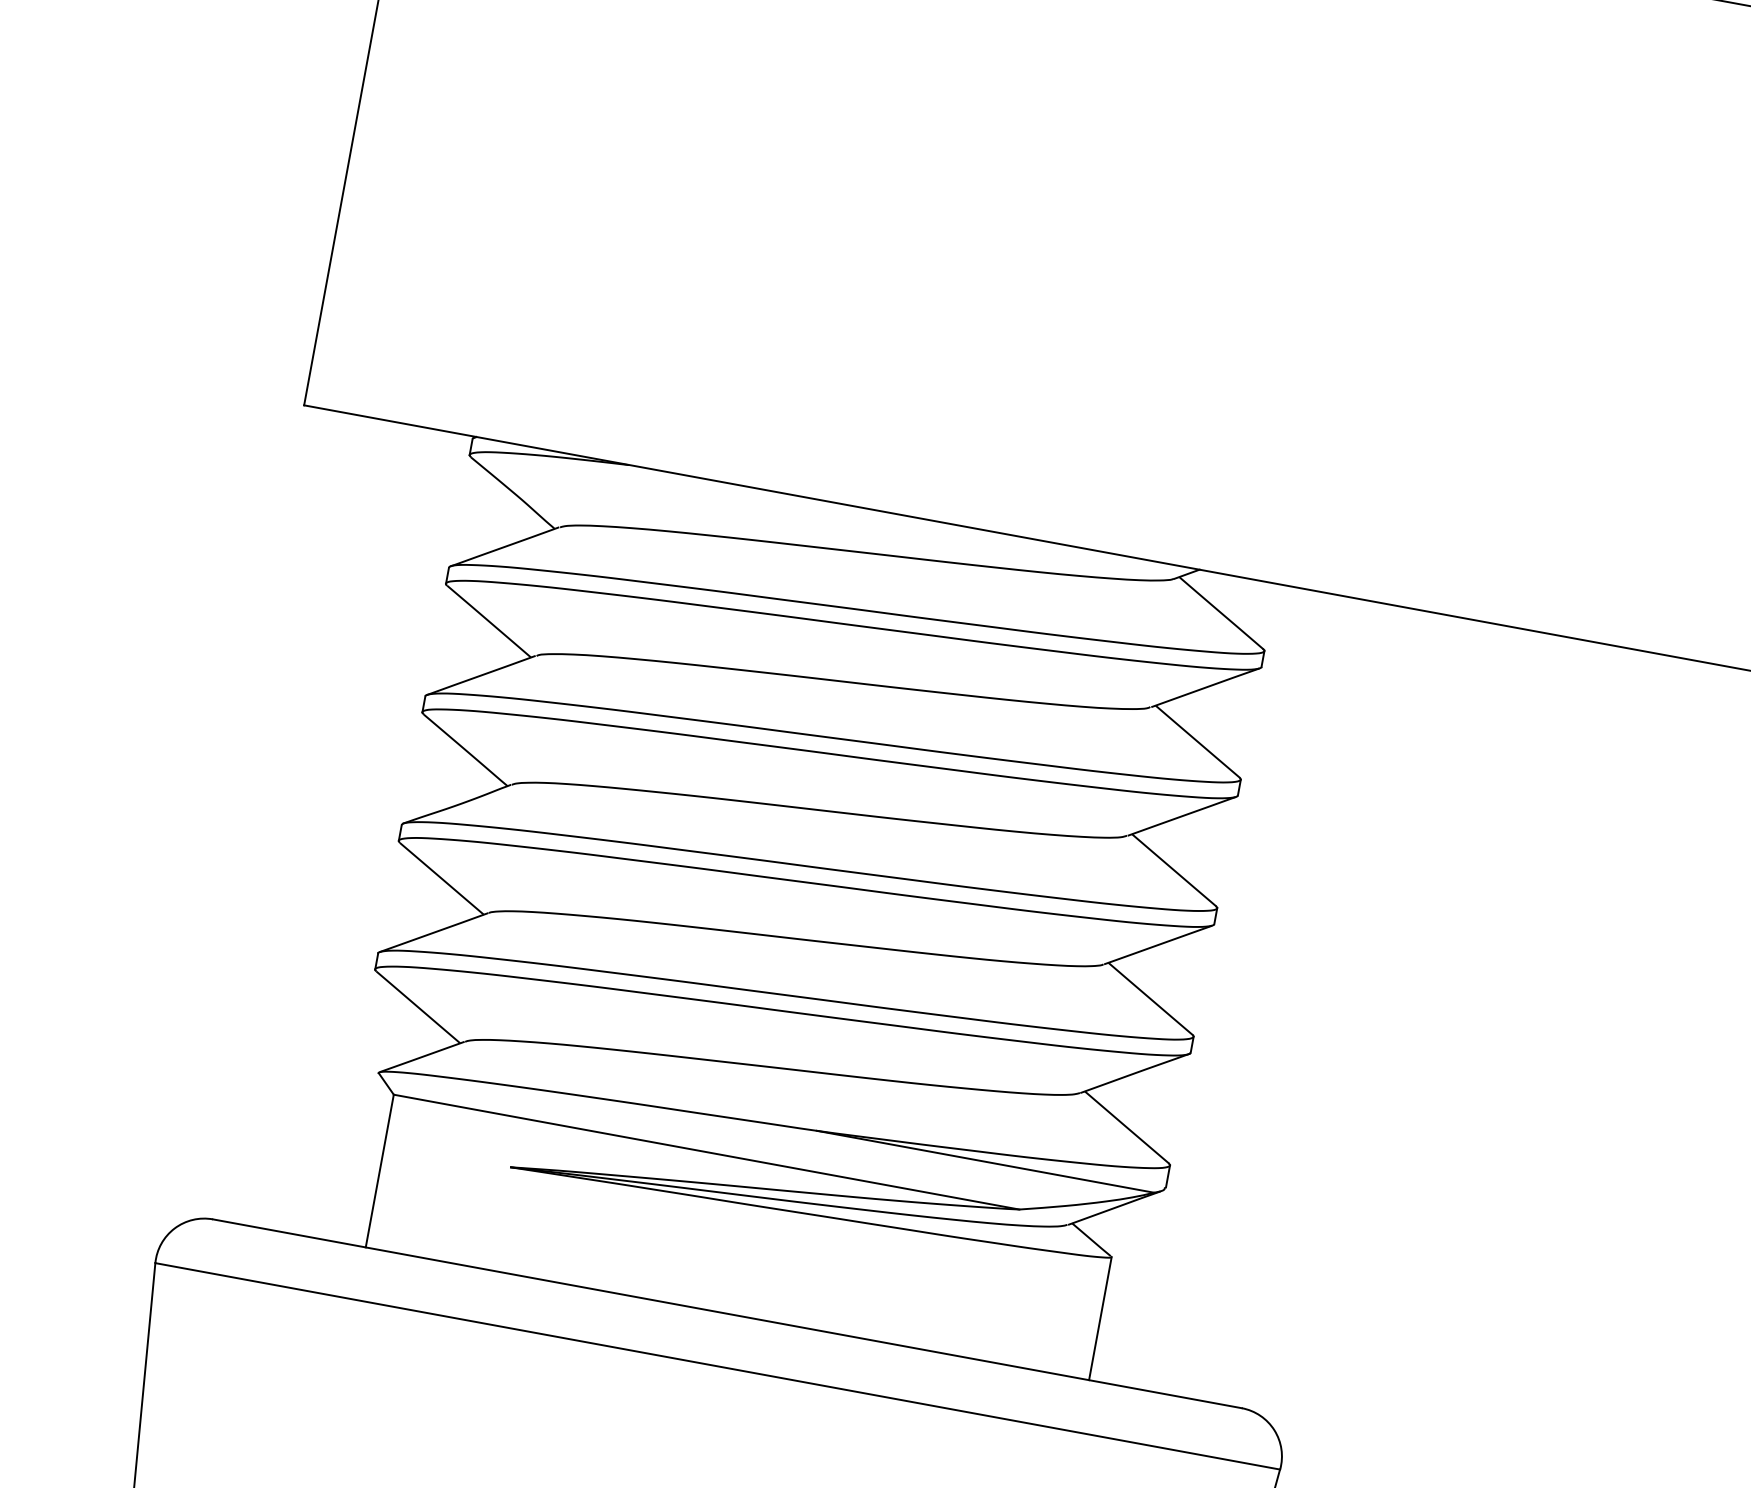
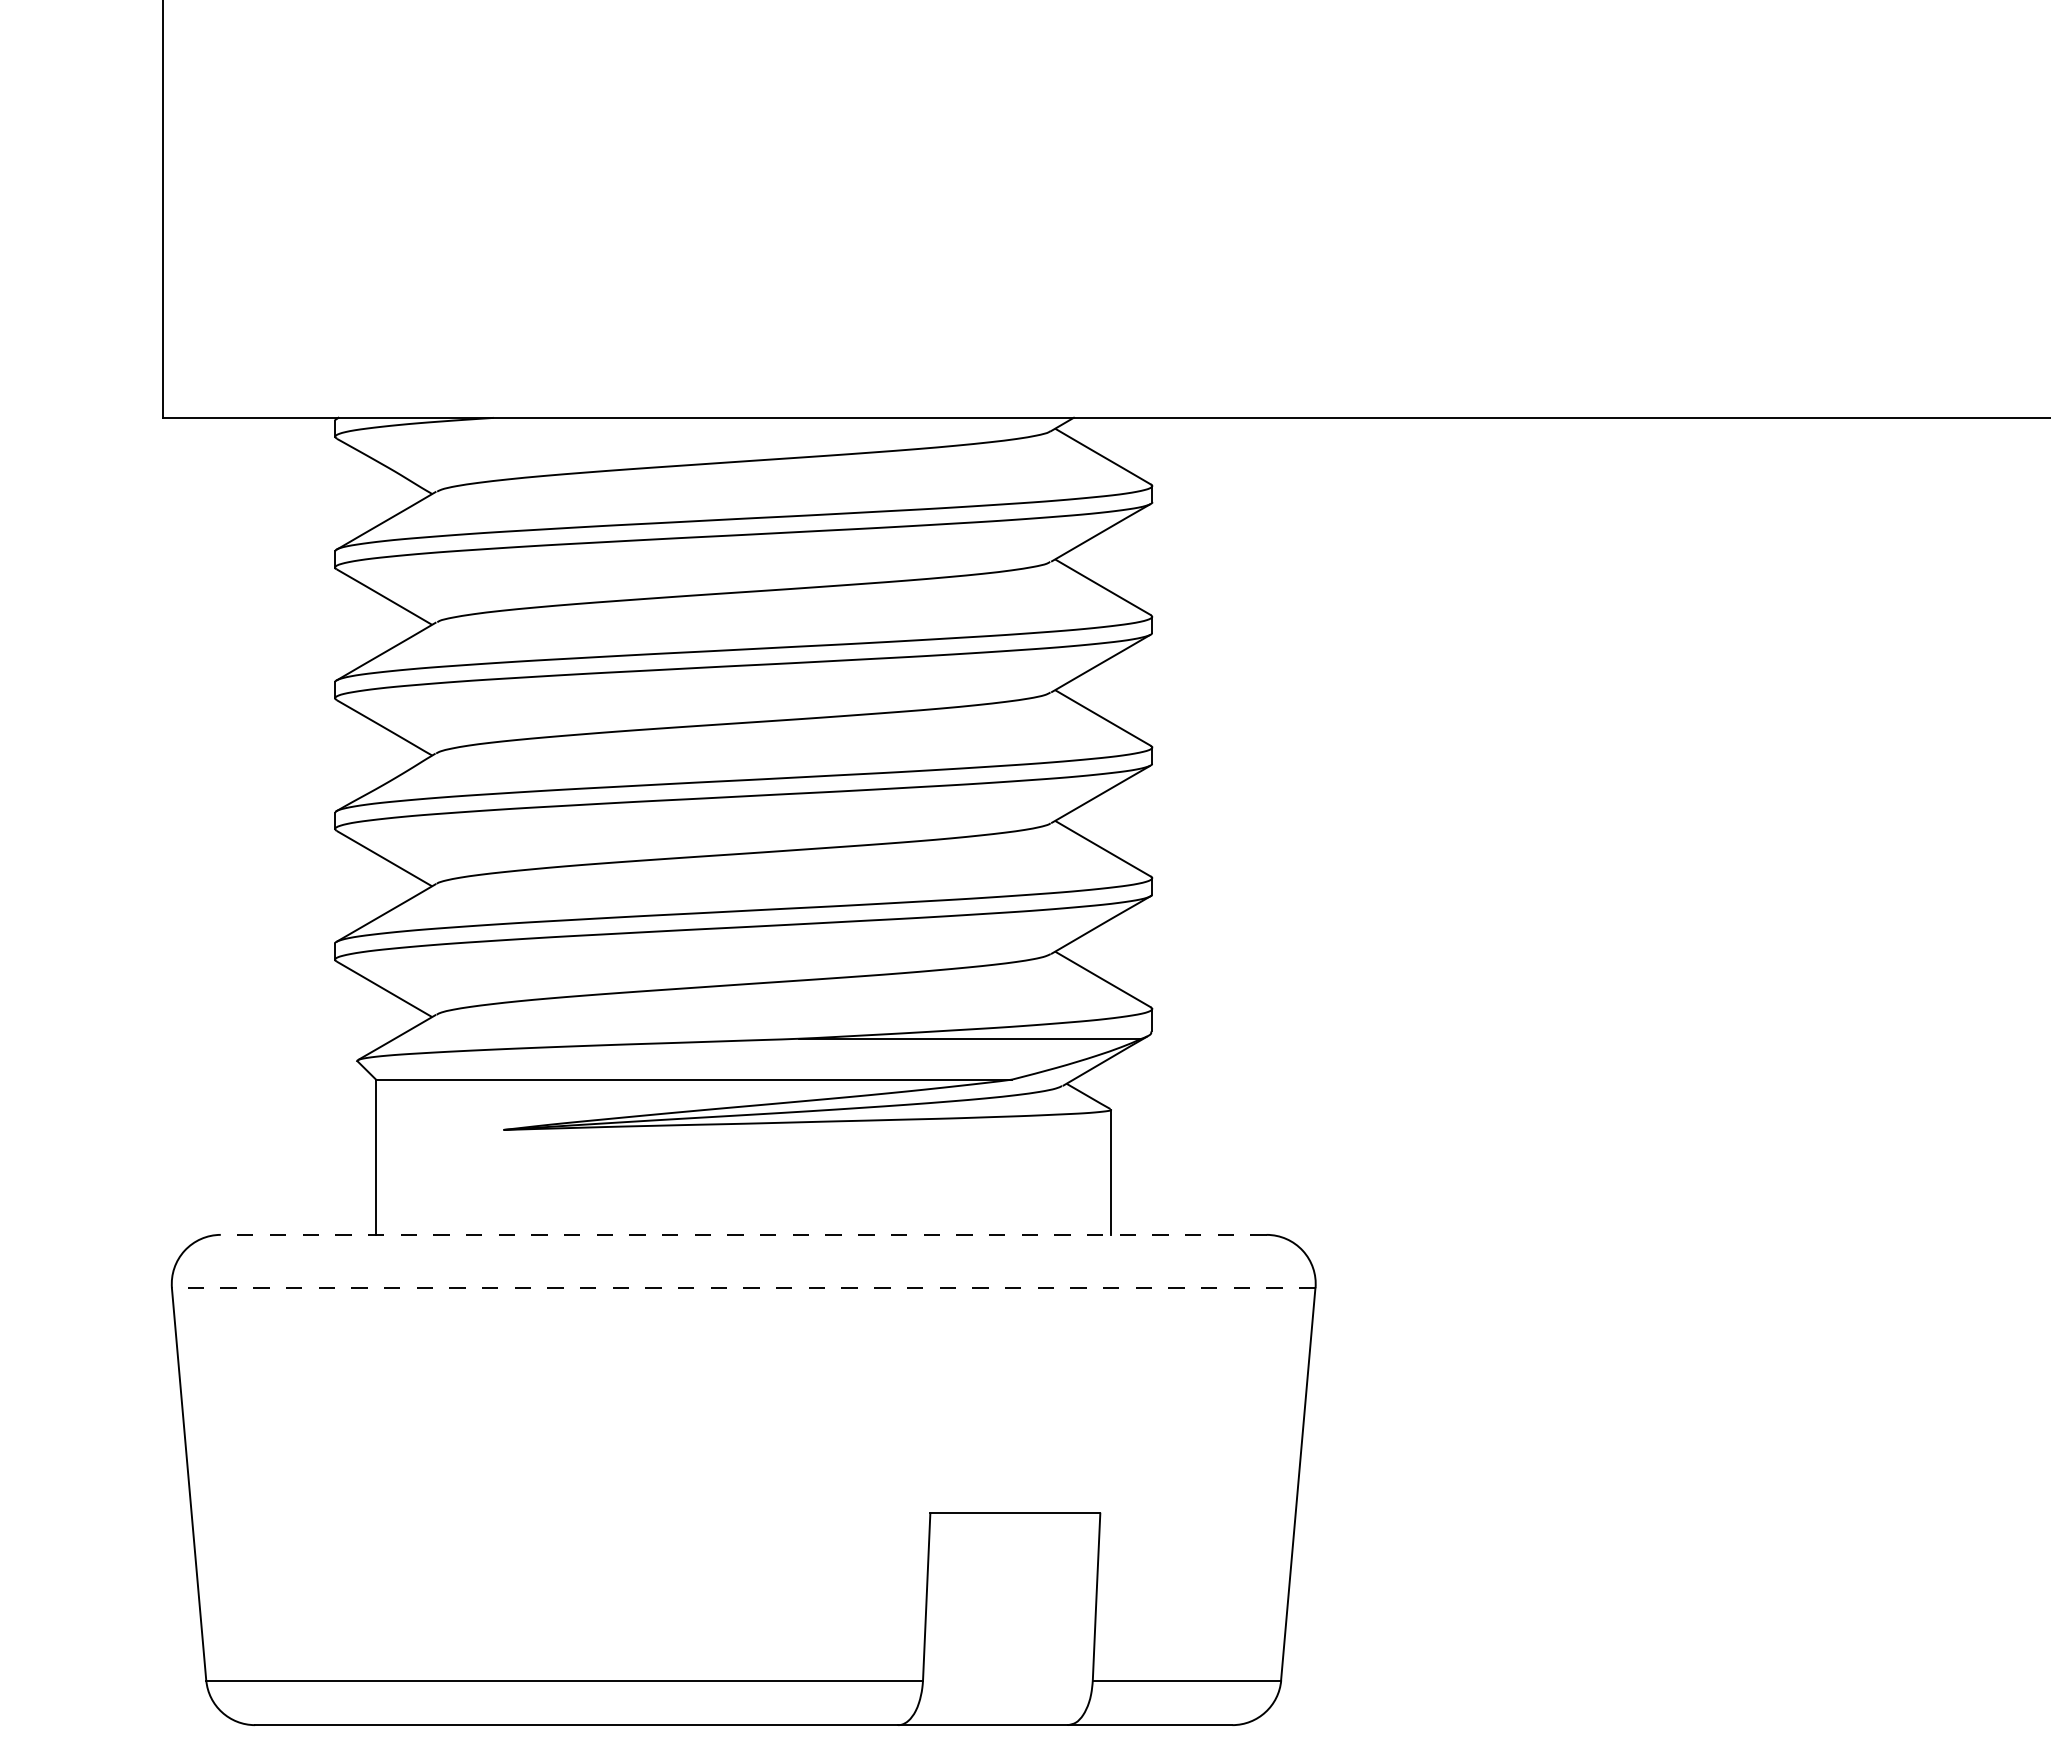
line: (727, 1313) -> (743, 1234), solid -> dashed
line: (717, 1366) -> (743, 1288), solid -> dashed

